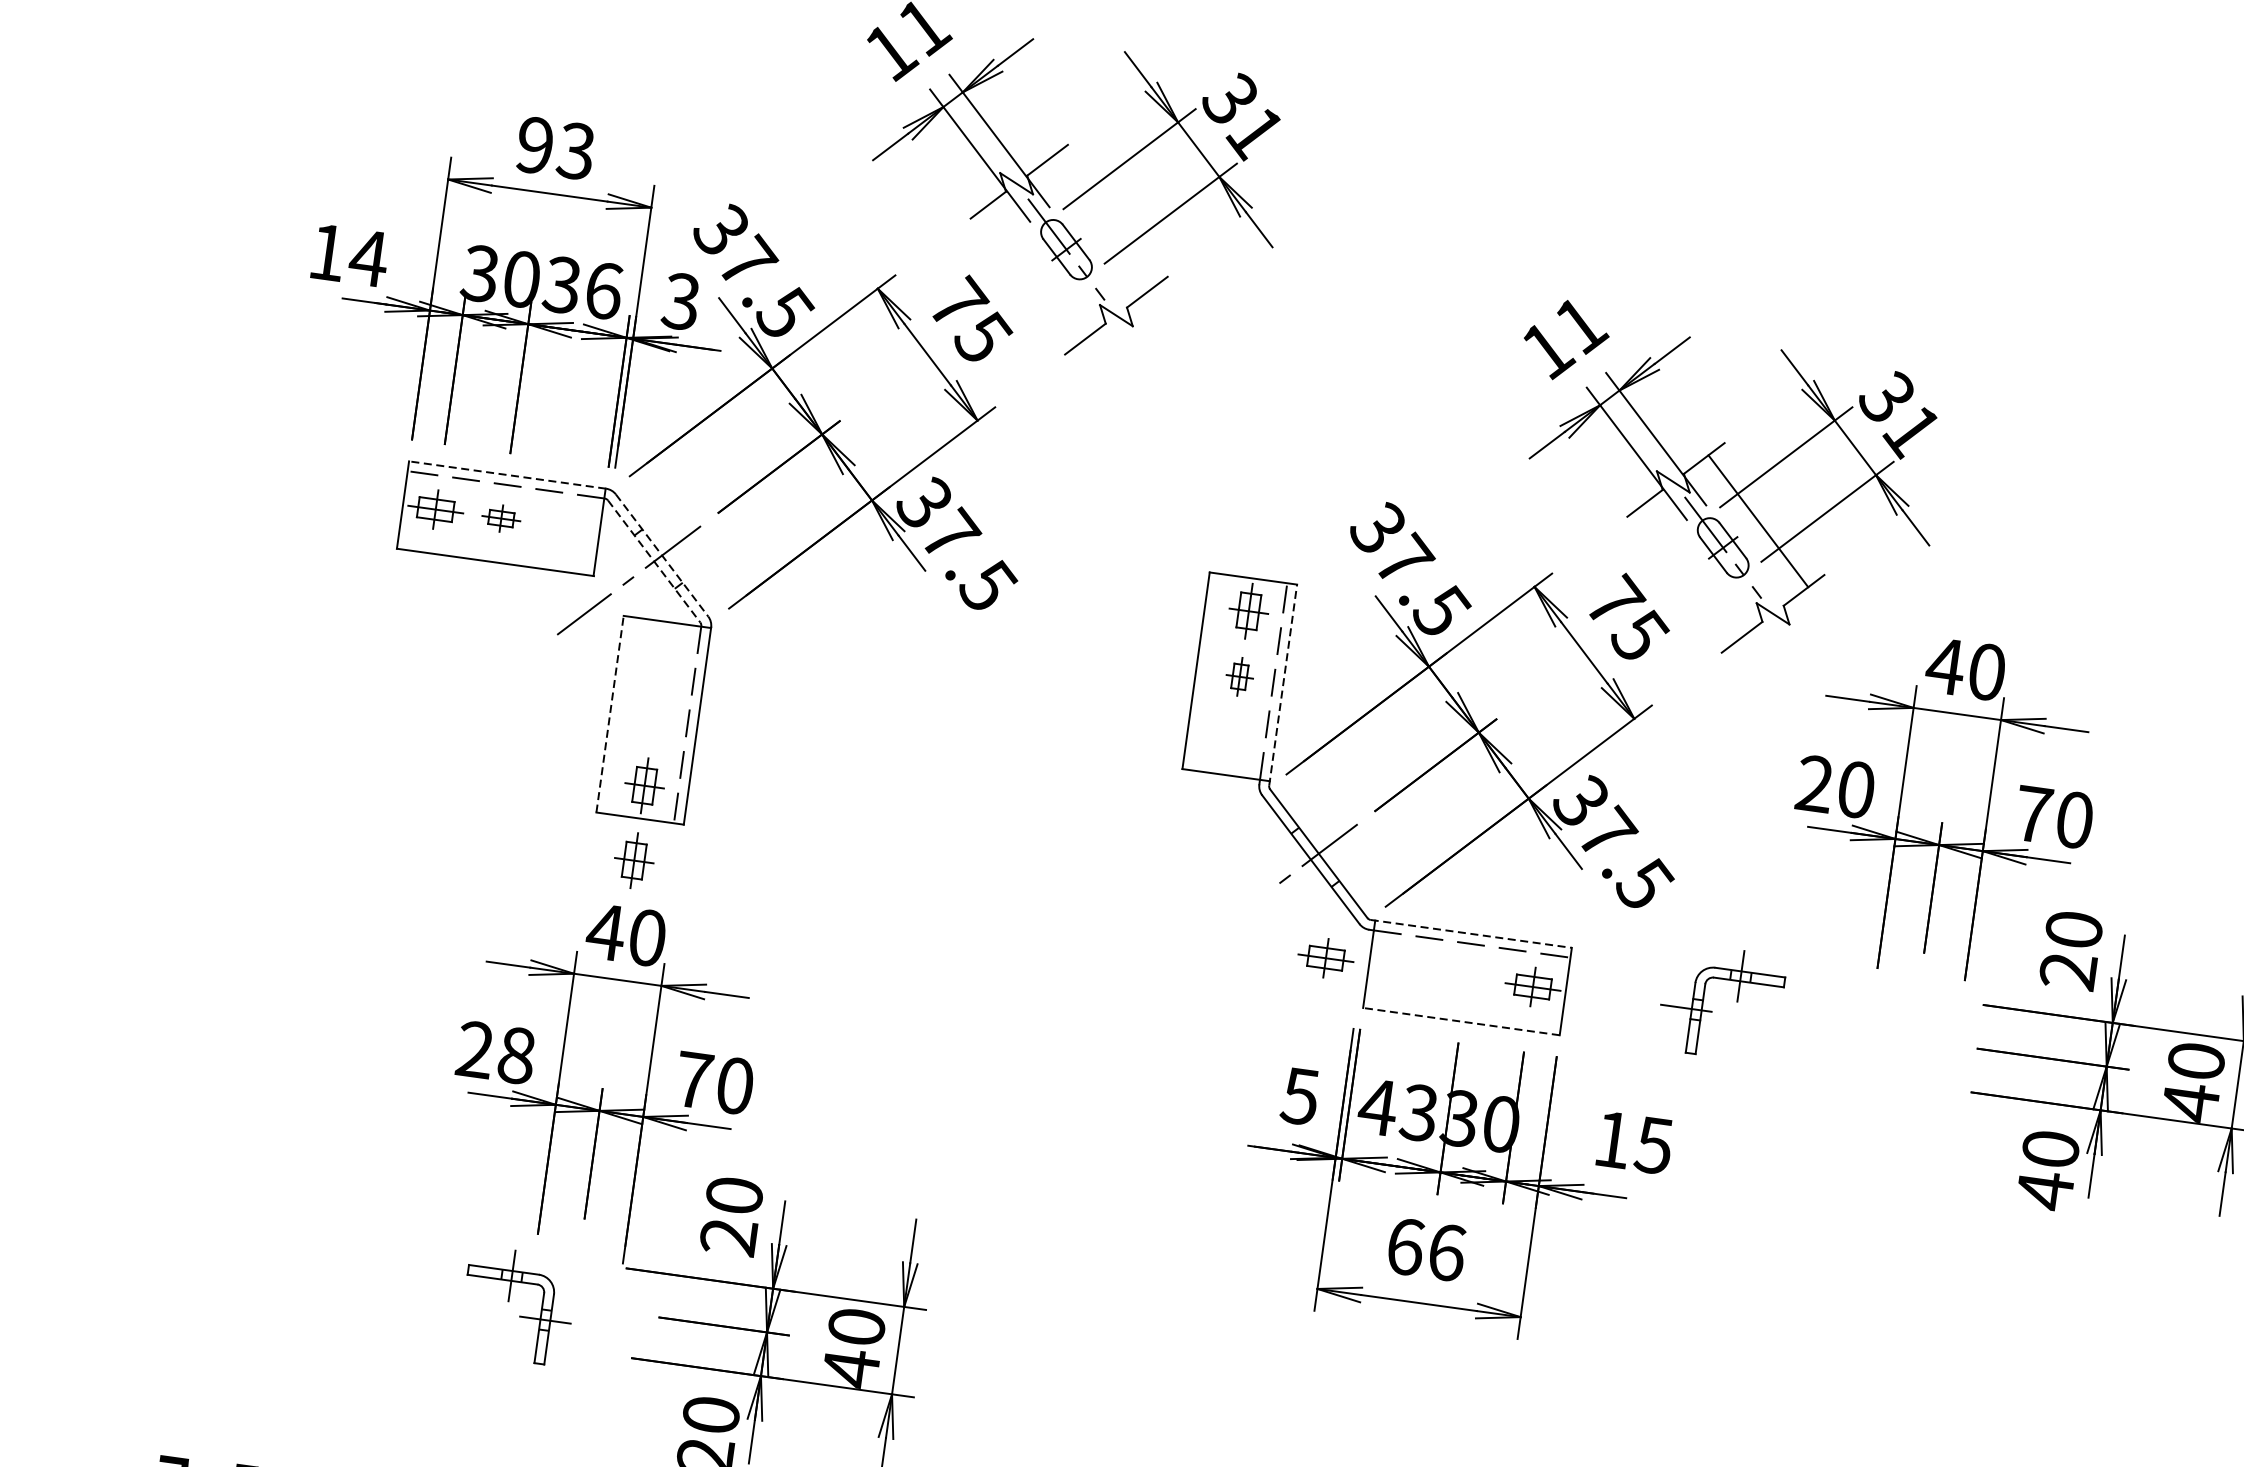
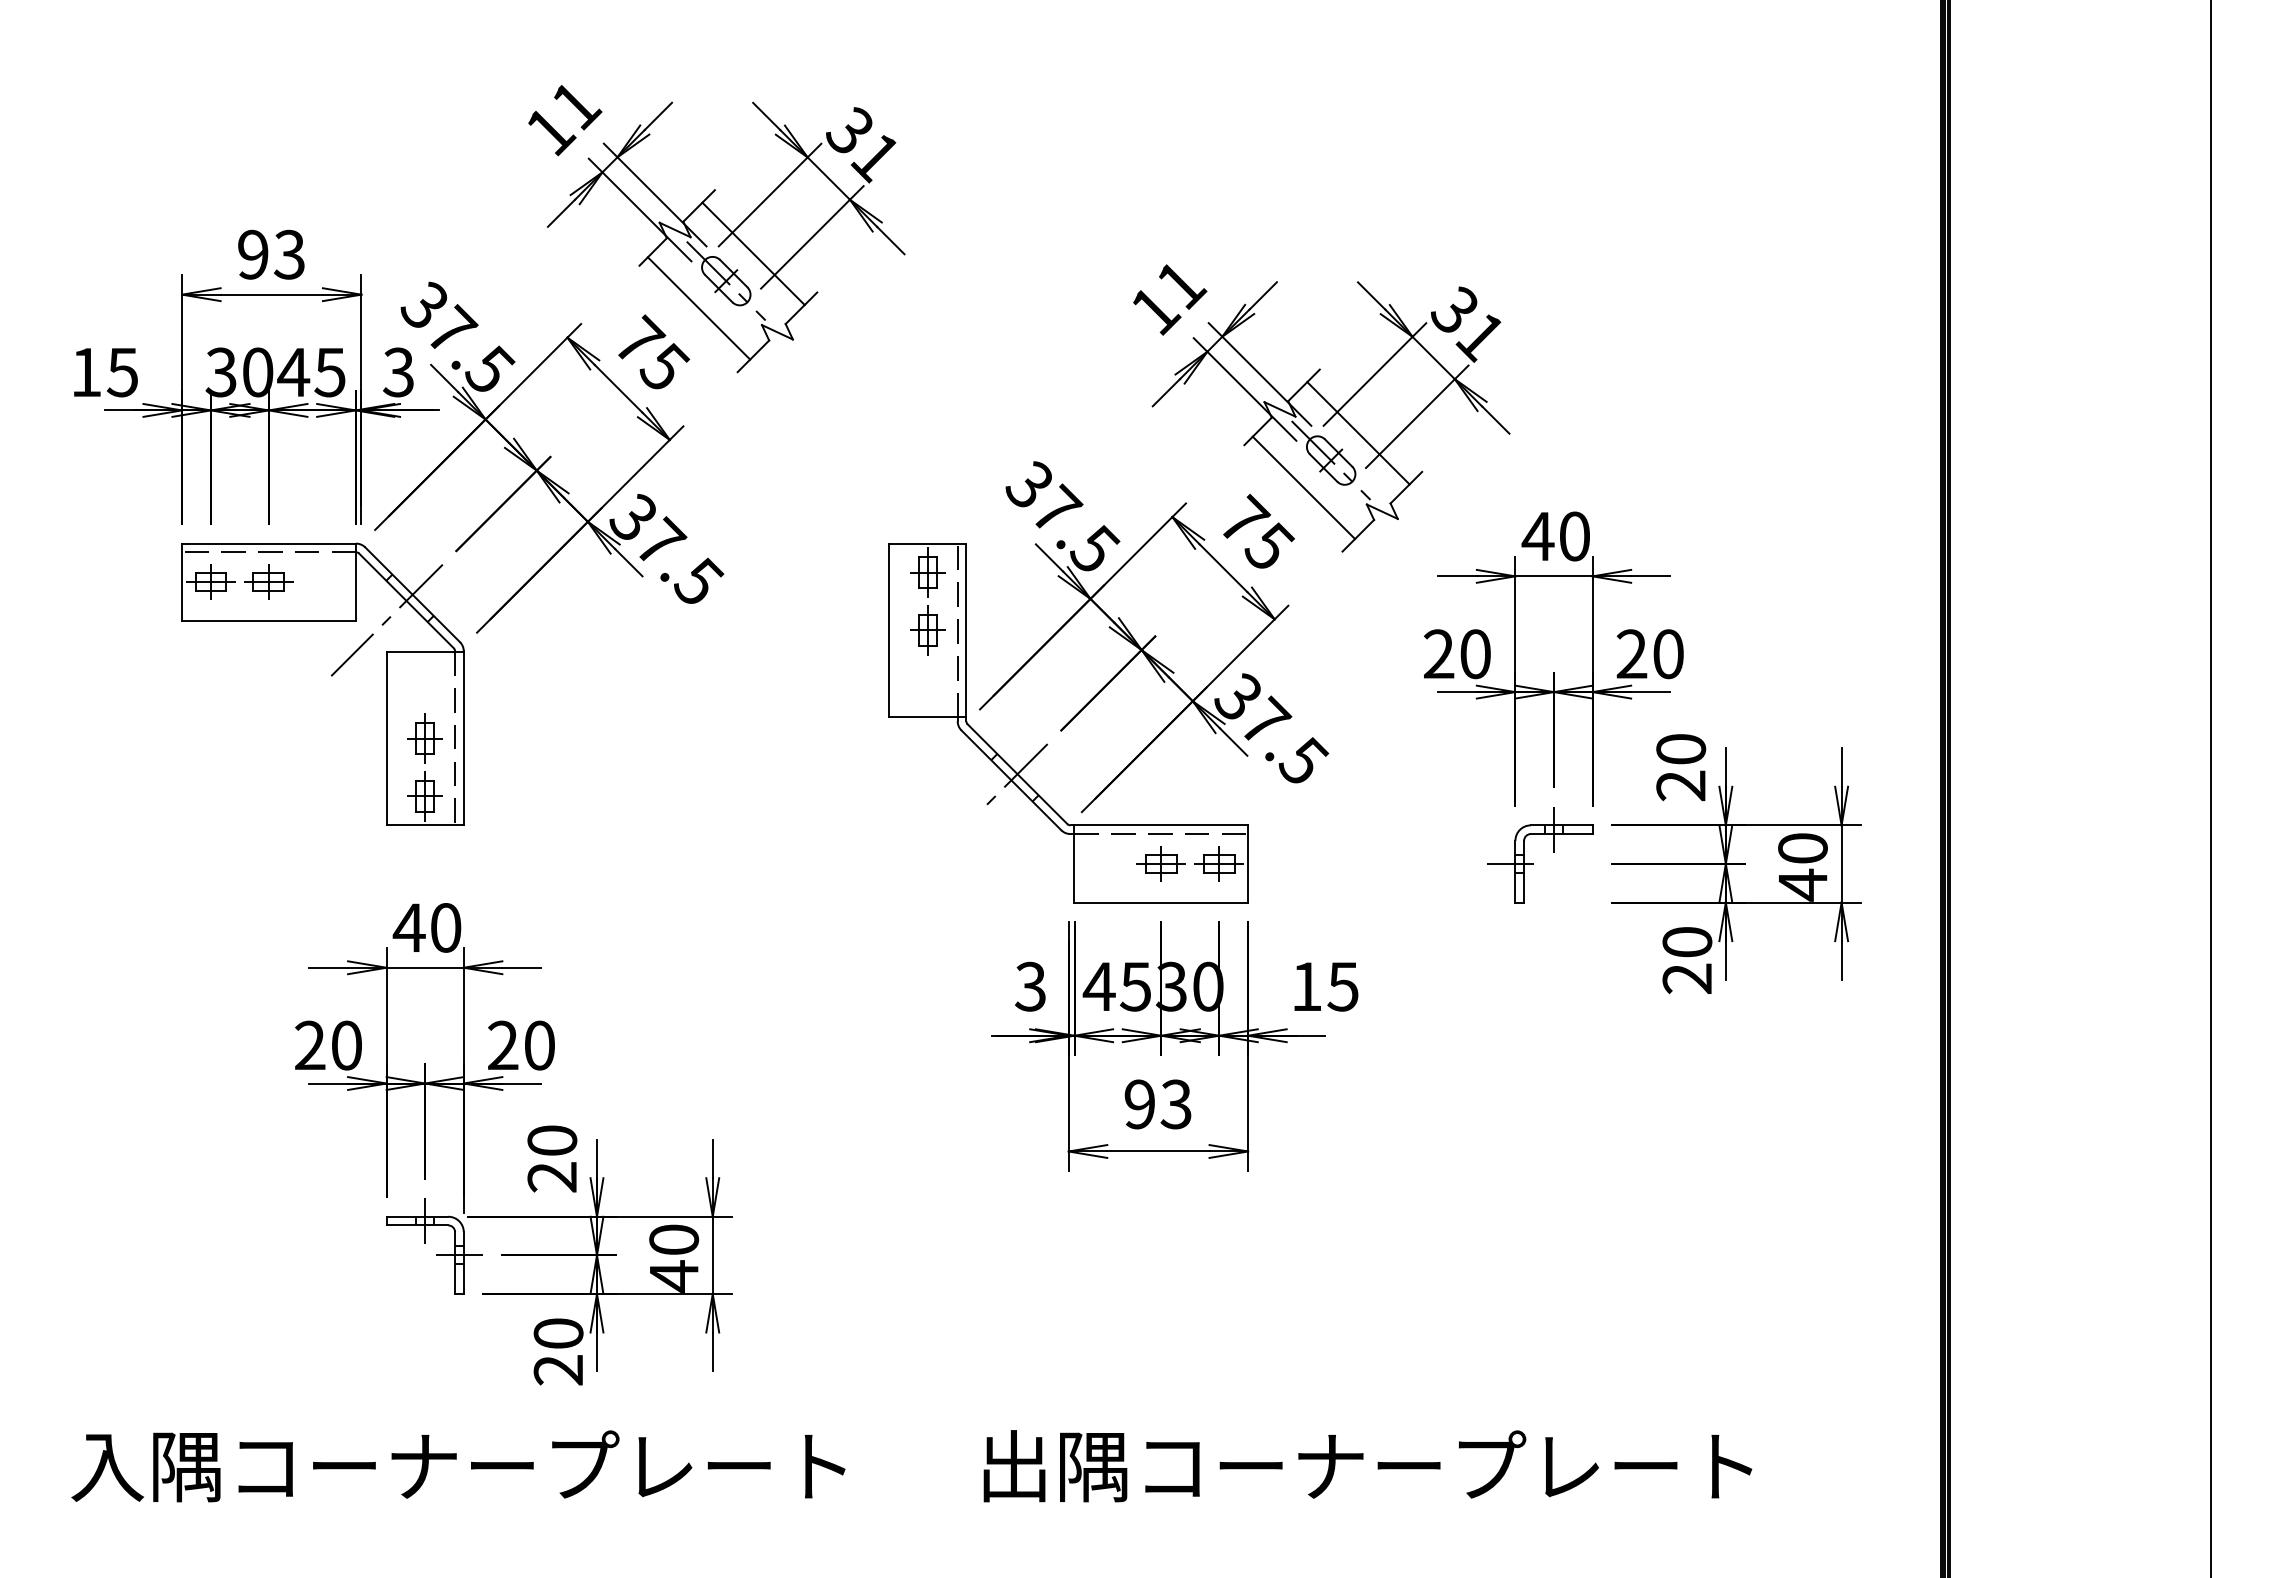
line: (1101, 222) -> (753, 253), added
text: (368, 258) -> (122, 372), 14 -> 15
line: (1030, 276) -> (698, 308), added
text: (582, 287) -> (311, 372), 36 -> 45
line: (506, 474) -> (268, 543), dashed -> solid
part: (500, 517) -> (268, 581), size x1.43
line: (661, 555) -> (412, 594), dashed -> solid
line: (654, 561) -> (406, 600), dashed -> solid
line: (1687, 574) -> (1303, 487), added
part: (1239, 676) -> (927, 630), size x1.43
line: (1283, 685) -> (966, 632), dashed -> solid
line: (609, 714) -> (386, 738), dashed -> solid
text: (2032, 813) -> (1631, 653), 70 -> 20
part: (633, 860) -> (424, 738), moved
line: (1471, 934) -> (1159, 825), dashed -> solid
part: (1325, 957) -> (1160, 863), moved
part: (1712, 1011) -> (1533, 863), moved
line: (1461, 1021) -> (1161, 902), dashed -> solid
text: (516, 1055) -> (346, 1045), 28 -> 20
text: (694, 1078) -> (503, 1044), 70 -> 20
text: (1299, 1095) -> (1029, 986), 5 -> 3
text: (1419, 1112) -> (1135, 986), 43 -> 45
text: (2044, 1190) -> (1686, 978), 40 -> 20
text: (1426, 1249) -> (1158, 1104), 66 -> 93
part: (519, 1315) -> (436, 1254), moved

